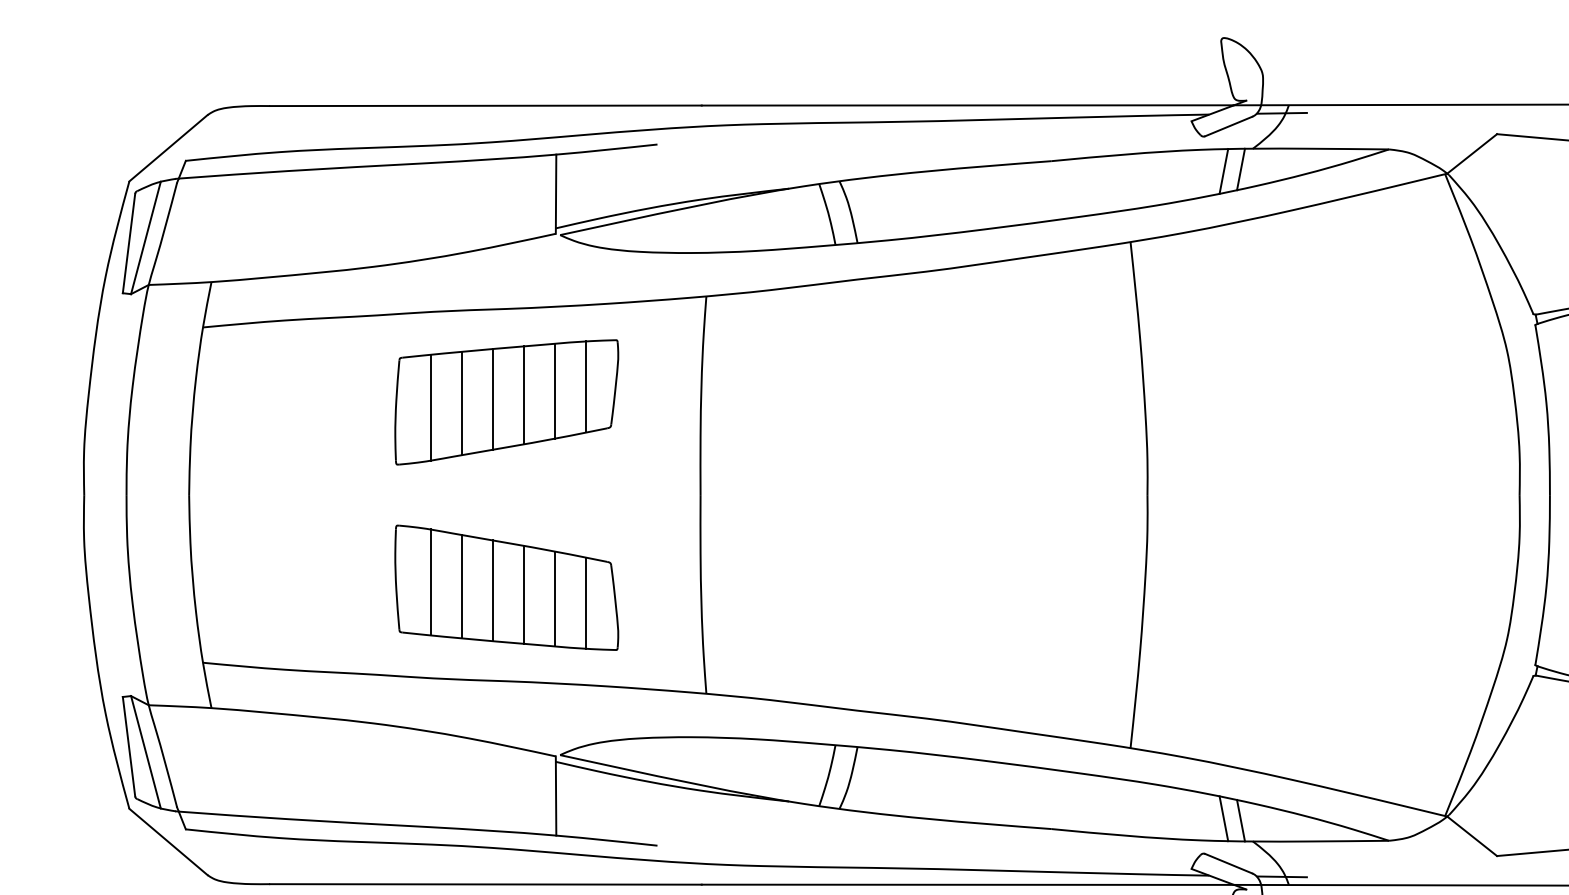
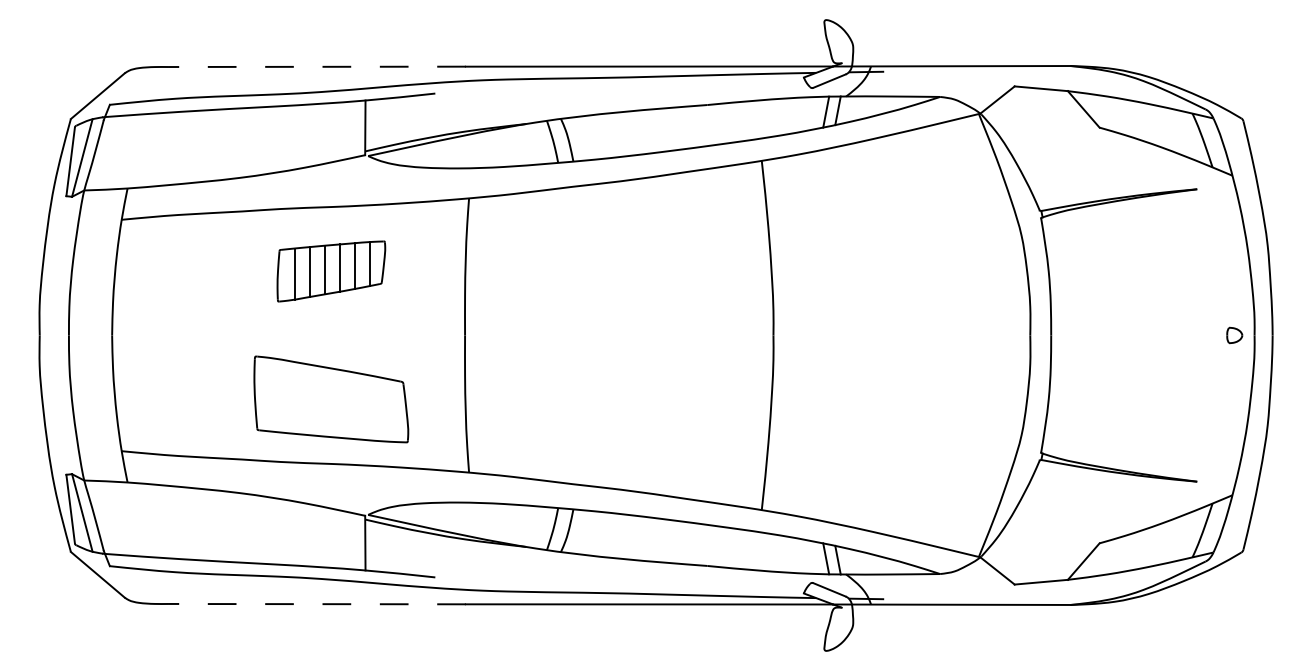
line: (485, 105) -> (316, 66), solid -> dashed
part: (507, 402) -> (331, 271), size x0.7
line: (430, 582) -> (278, 395), removed
line: (462, 586) -> (300, 398), removed
line: (492, 590) -> (321, 401), removed
line: (524, 595) -> (343, 404), removed
line: (554, 598) -> (364, 406), removed
line: (586, 602) -> (386, 409), removed
line: (485, 884) -> (316, 604), solid -> dashed

